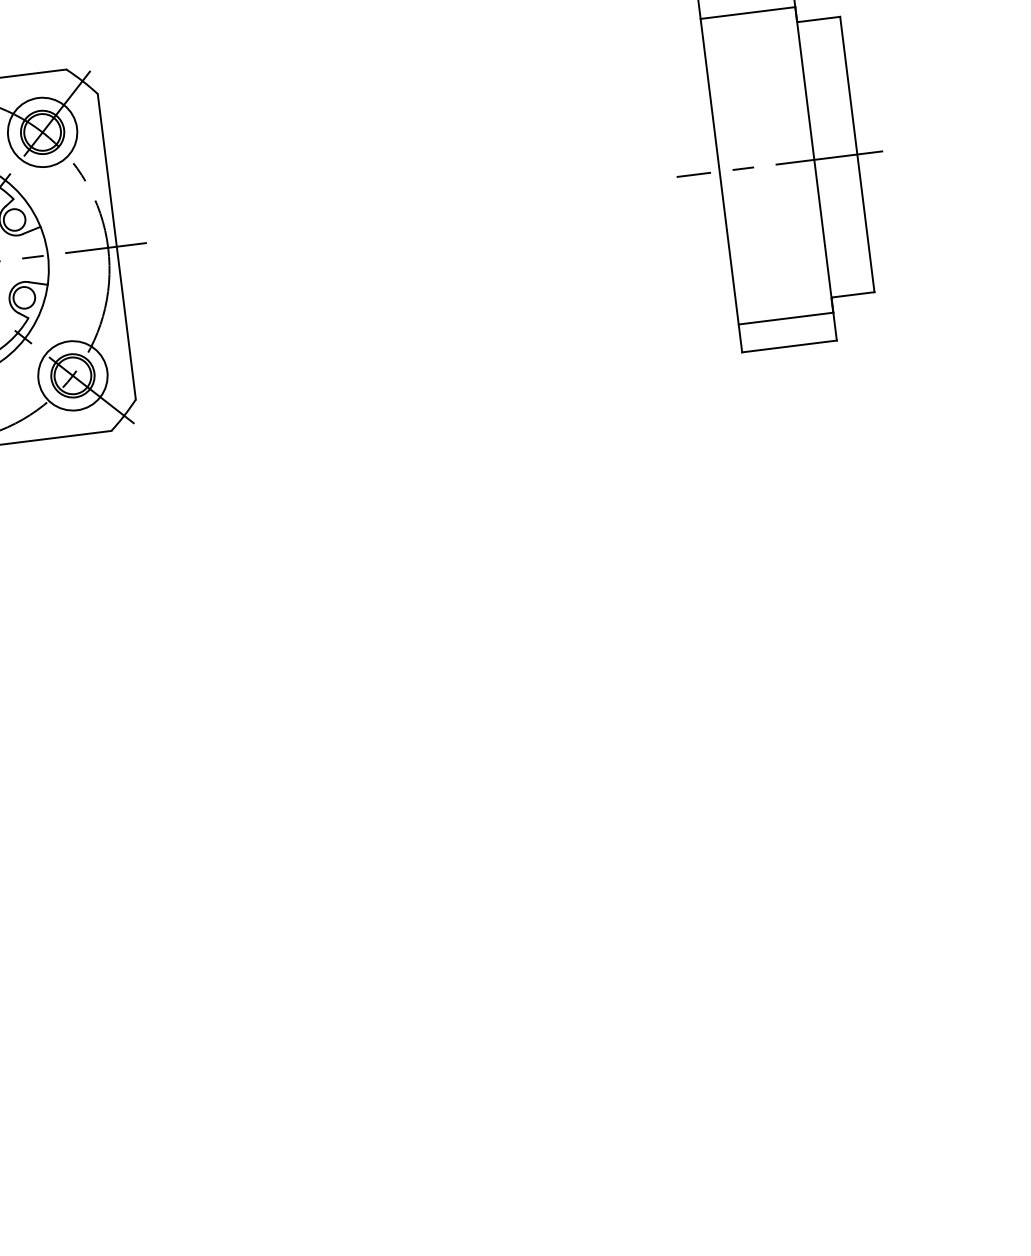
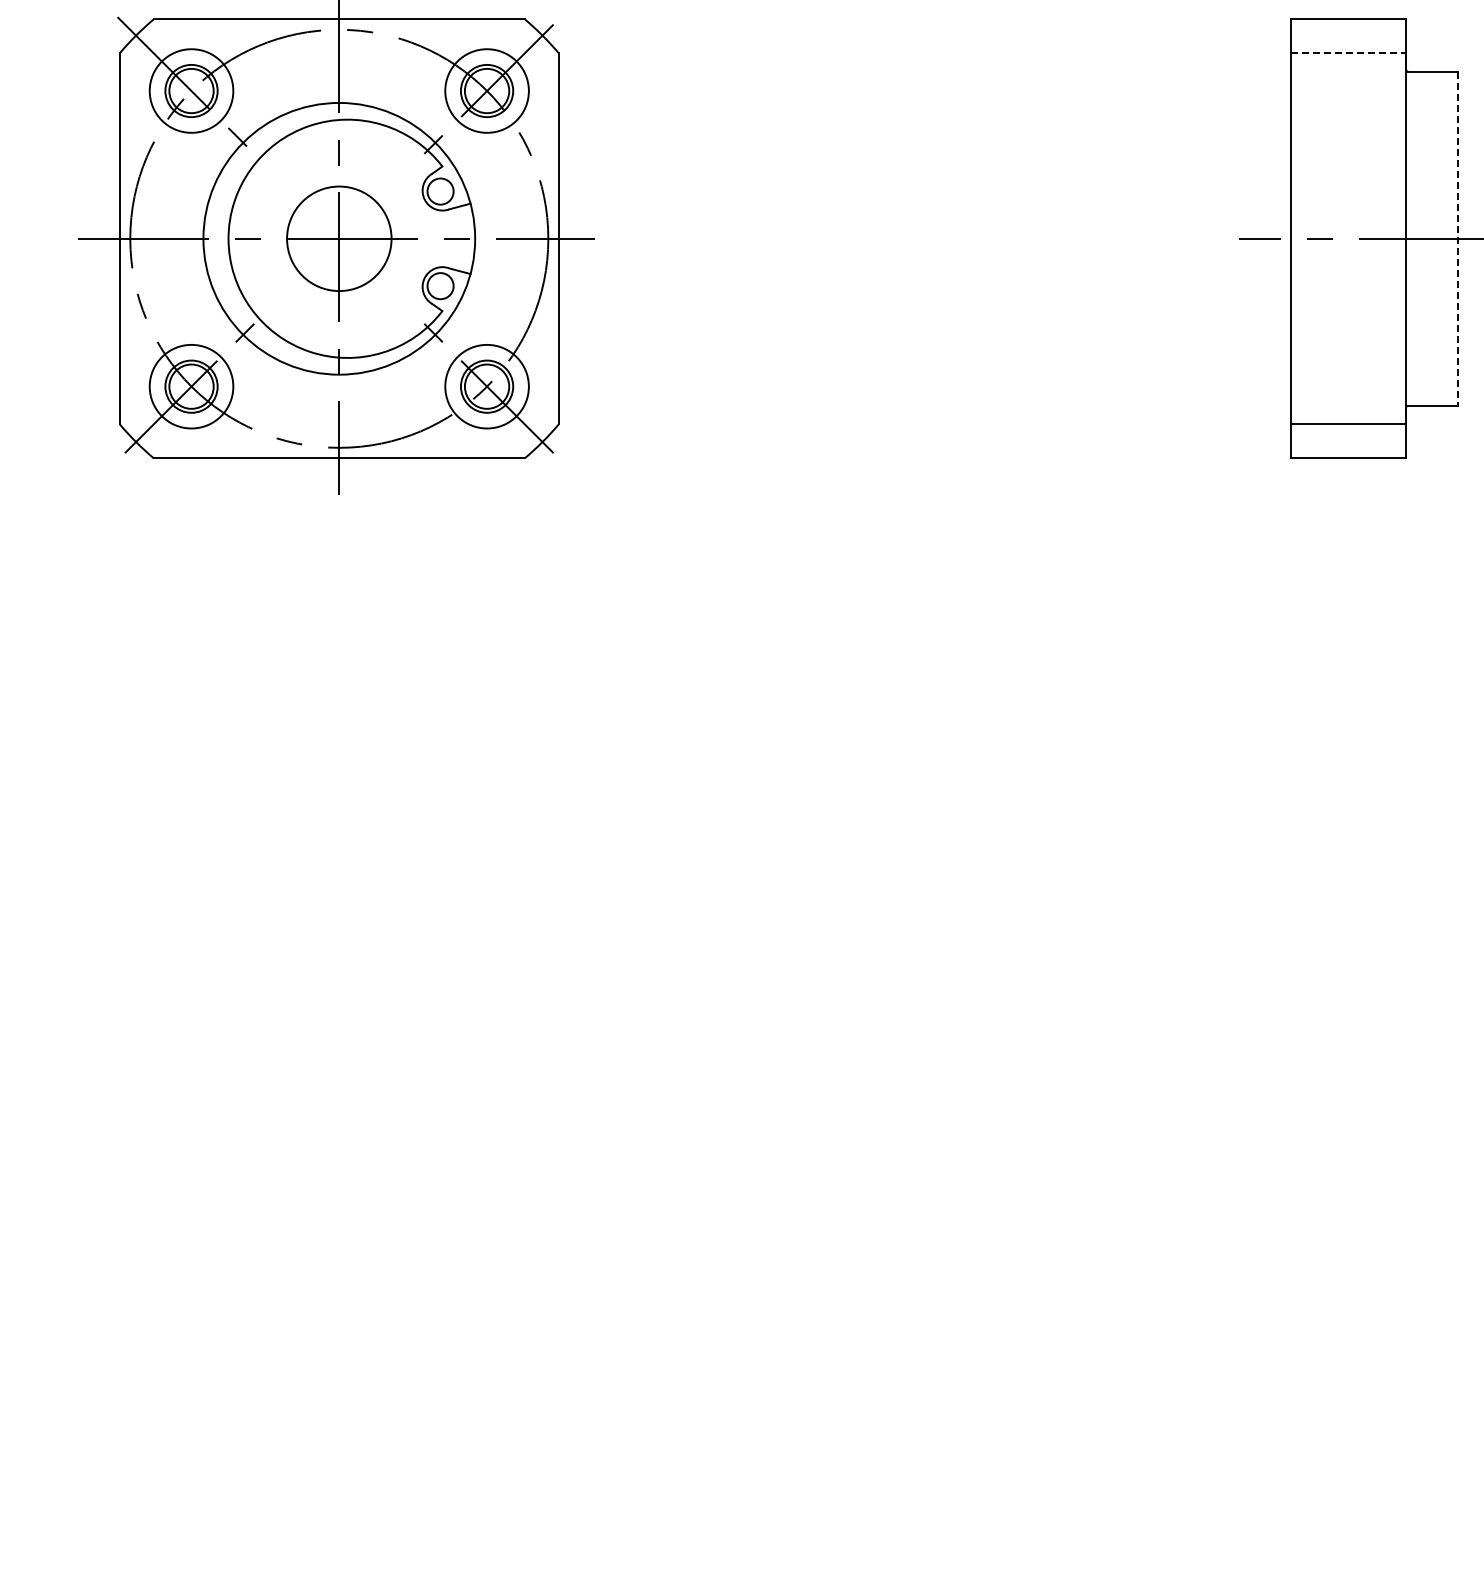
line: (748, 13) -> (1348, 53), solid -> dashed
line: (857, 155) -> (1458, 239), solid -> dashed

